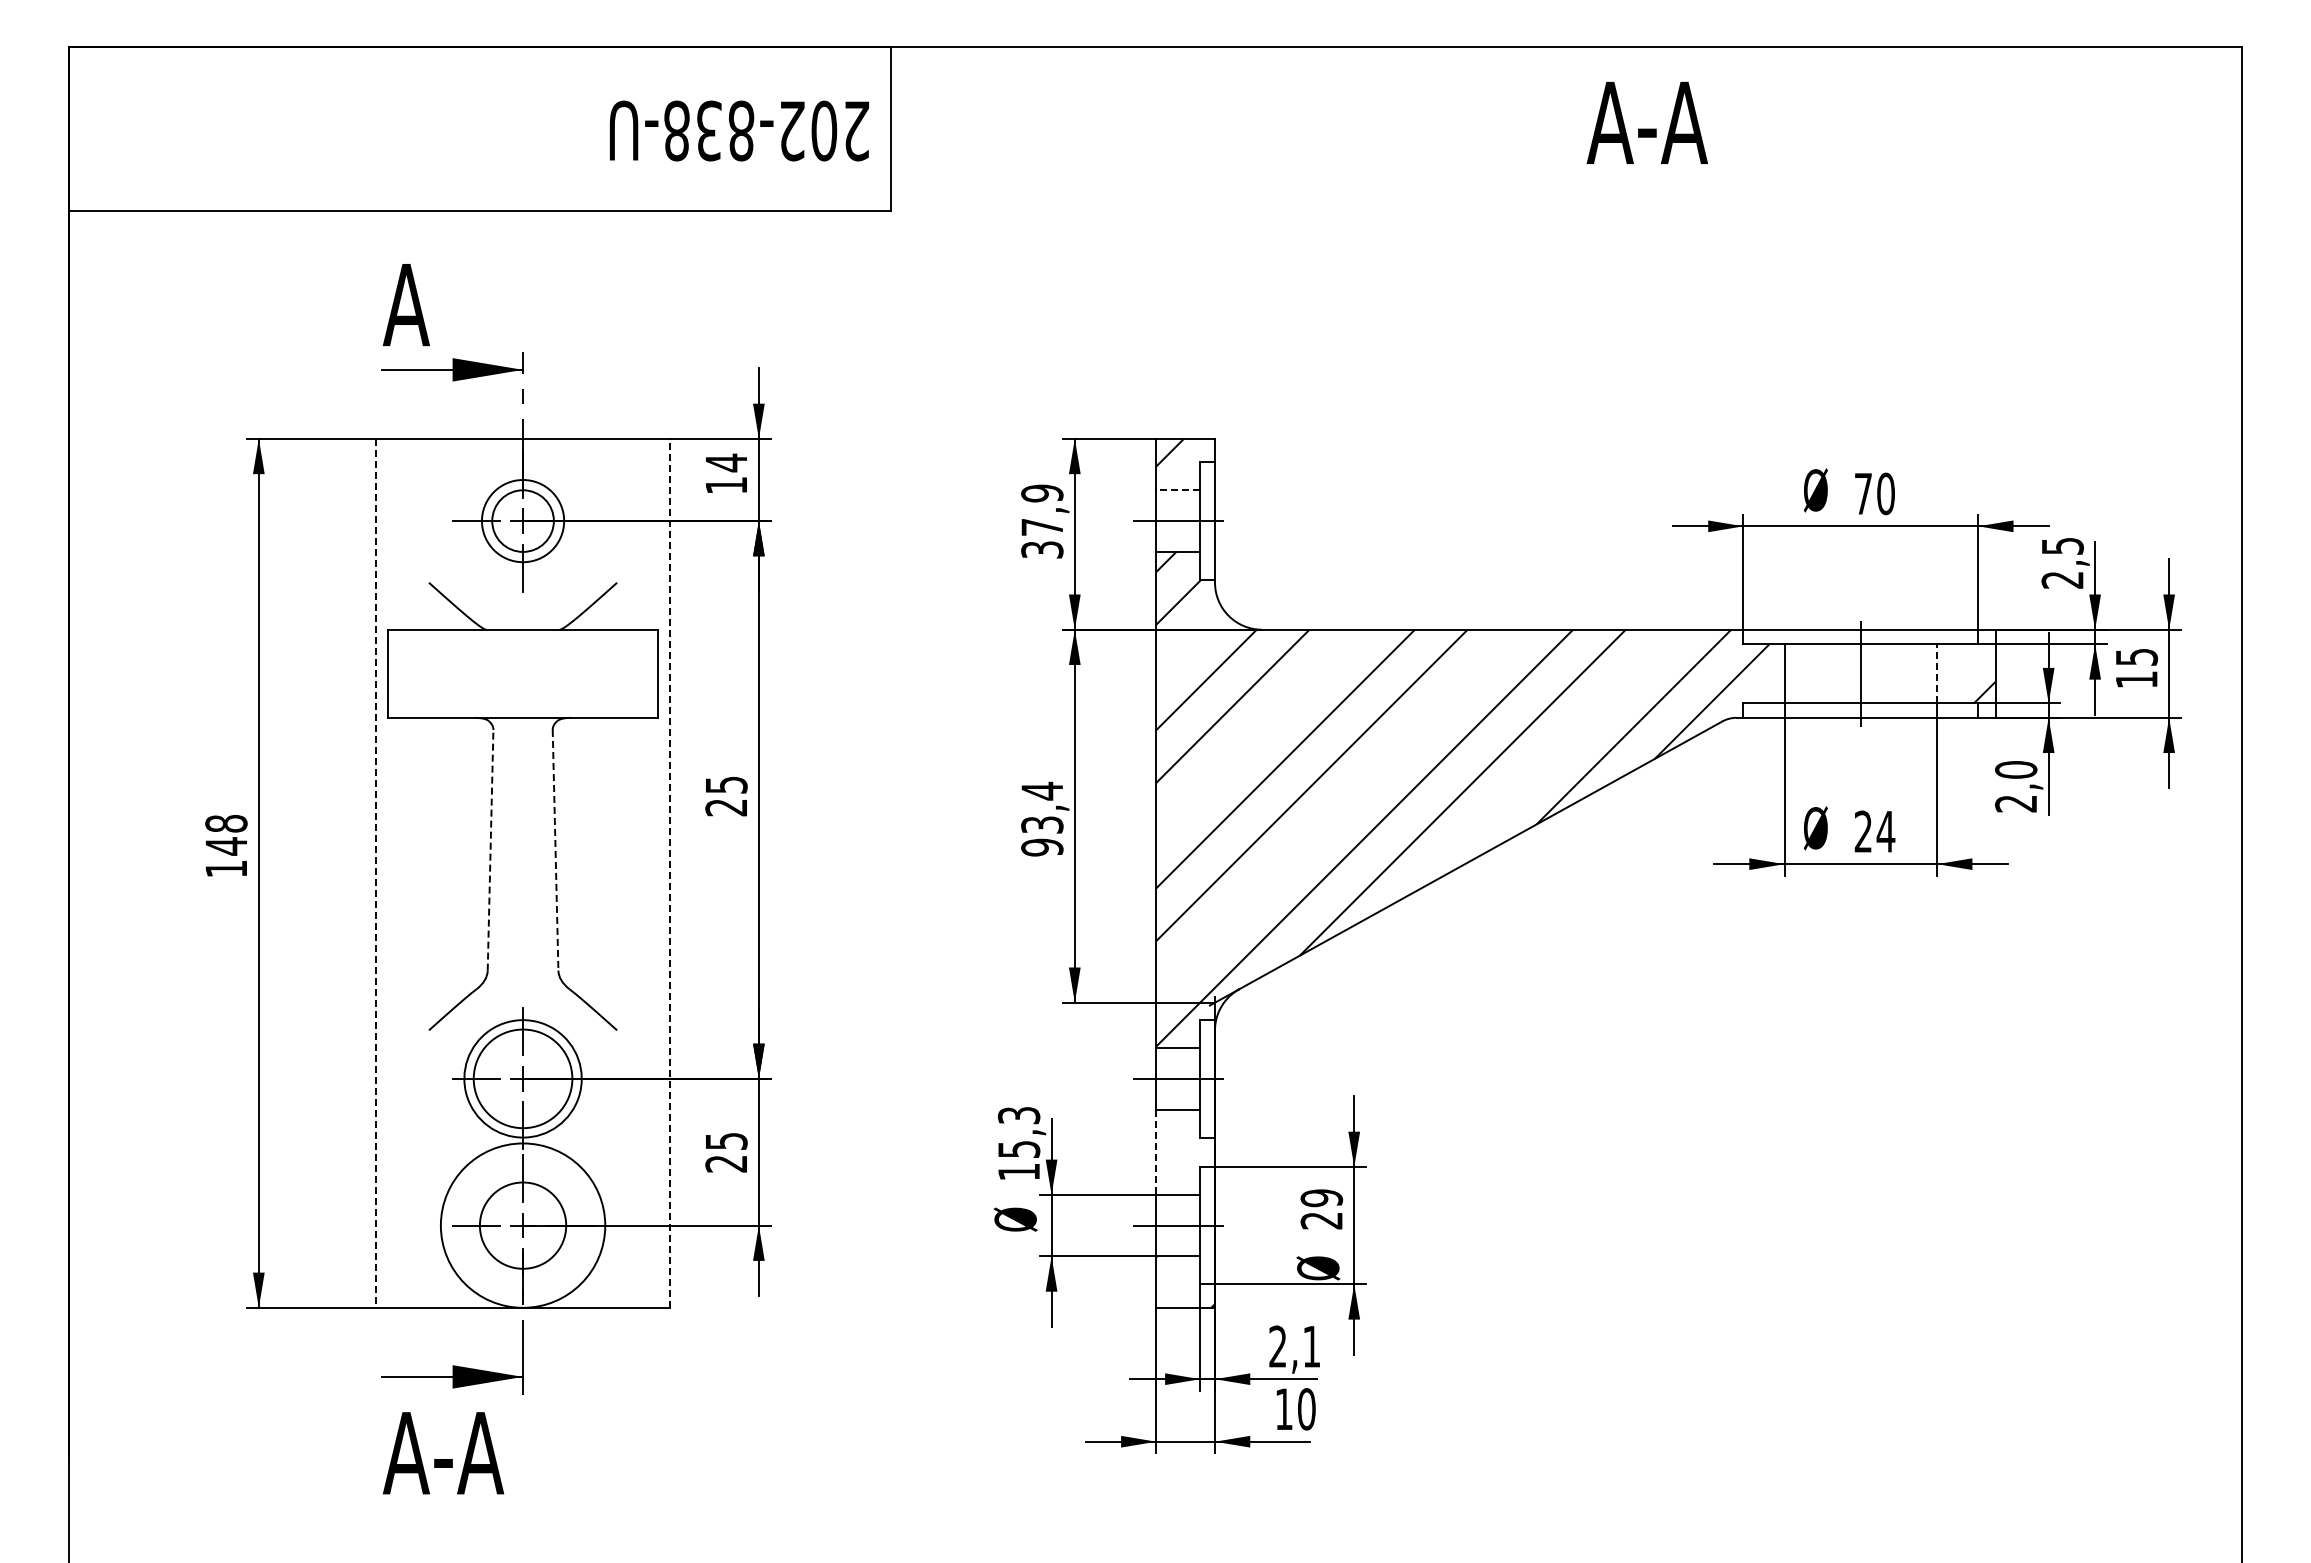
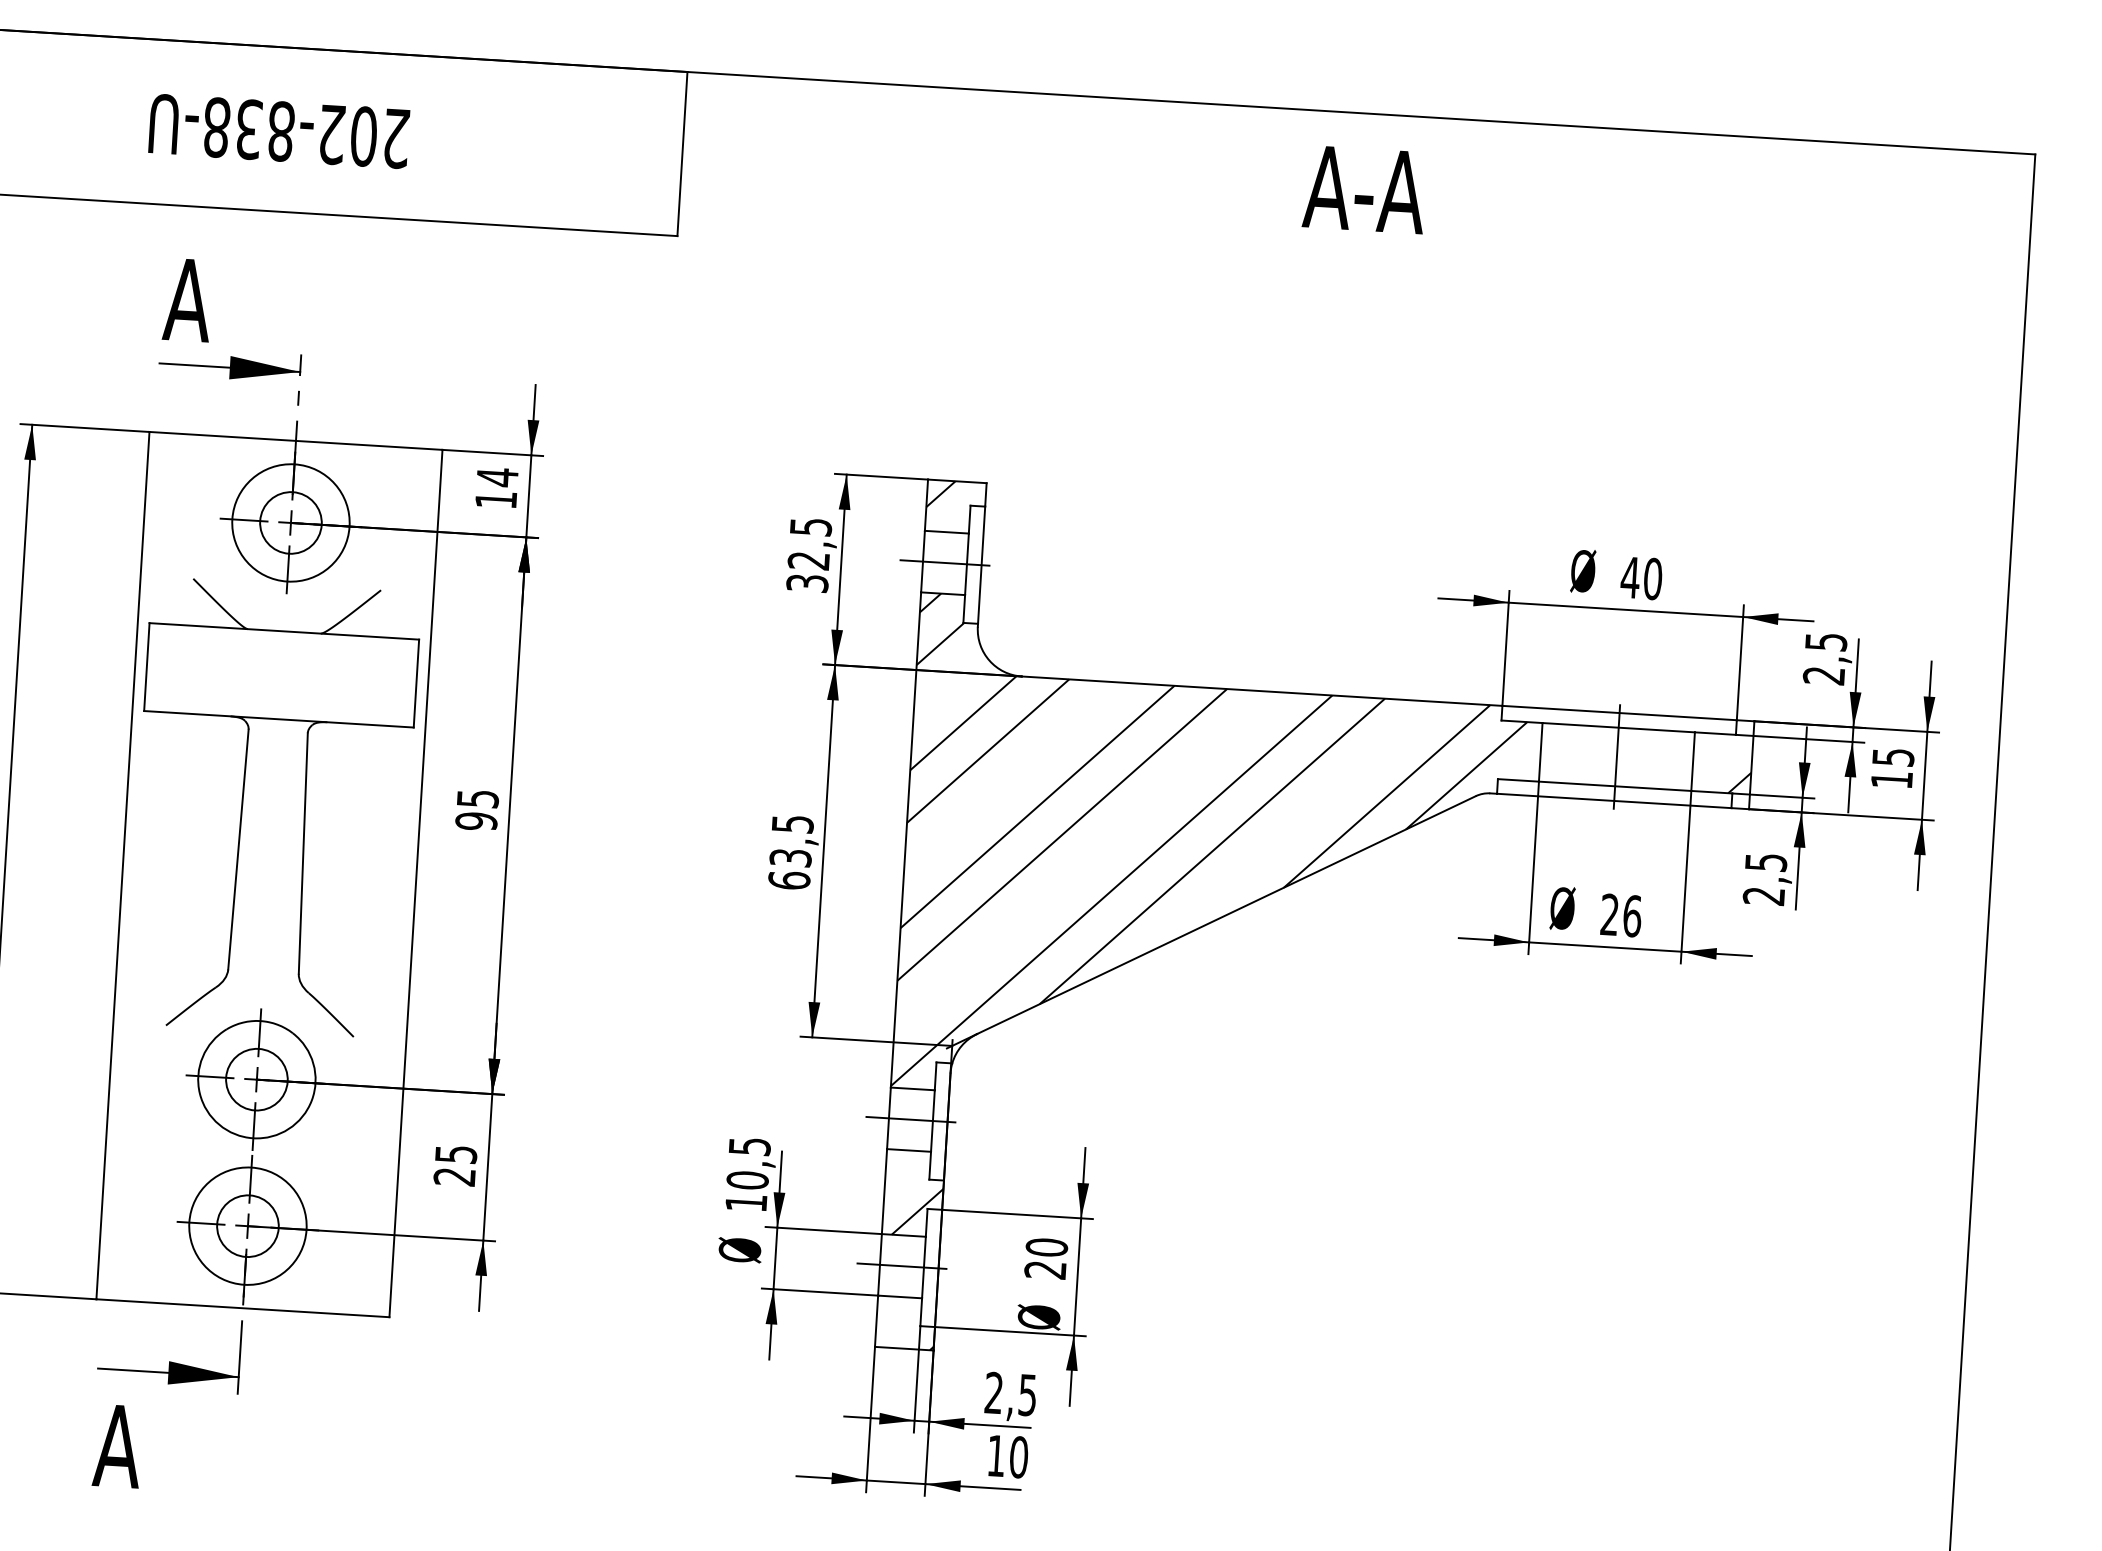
text: (1646, 122) -> (1363, 189), moved
text: (739, 130) -> (279, 130), moved
line: (1177, 490) -> (946, 532), dashed -> solid
text: (1863, 493) -> (1630, 577), 70 -> 40
text: (1042, 509) -> (810, 543), 37,9 -> 32,5
circle: (522, 520) -> (290, 522), size x1.43
line: (1937, 673) -> (1693, 761), dashed -> solid
text: (2016, 769) -> (1766, 862), 2,0 -> 2,5
text: (726, 807) -> (476, 821), 25 -> 95
text: (1042, 818) -> (791, 851), 93,4 -> 63,5
text: (1885, 831) -> (1631, 915), 24 -> 26
line: (490, 849) -> (238, 848), dashed -> solid
line: (555, 850) -> (303, 853), dashed -> solid
line: (669, 872) -> (415, 882), dashed -> solid
line: (376, 873) -> (123, 865), dashed -> solid
circle: (522, 1078) -> (256, 1079), size x0.62
text: (1018, 1132) -> (748, 1163), 15,3 -> 10,5
line: (1156, 1152) -> (884, 1191), dashed -> solid
hatch: (1190, 1170) -> (917, 1211), added
text: (1321, 1198) -> (1046, 1247), 29 -> 20
circle: (522, 1225) -> (247, 1226), size x0.71
circle: (522, 1225) -> (247, 1226), size x0.71
text: (1311, 1346) -> (1027, 1394), 2,1 -> 2,5
text: (469, 1453) -> (180, 1450), A-A -> A

